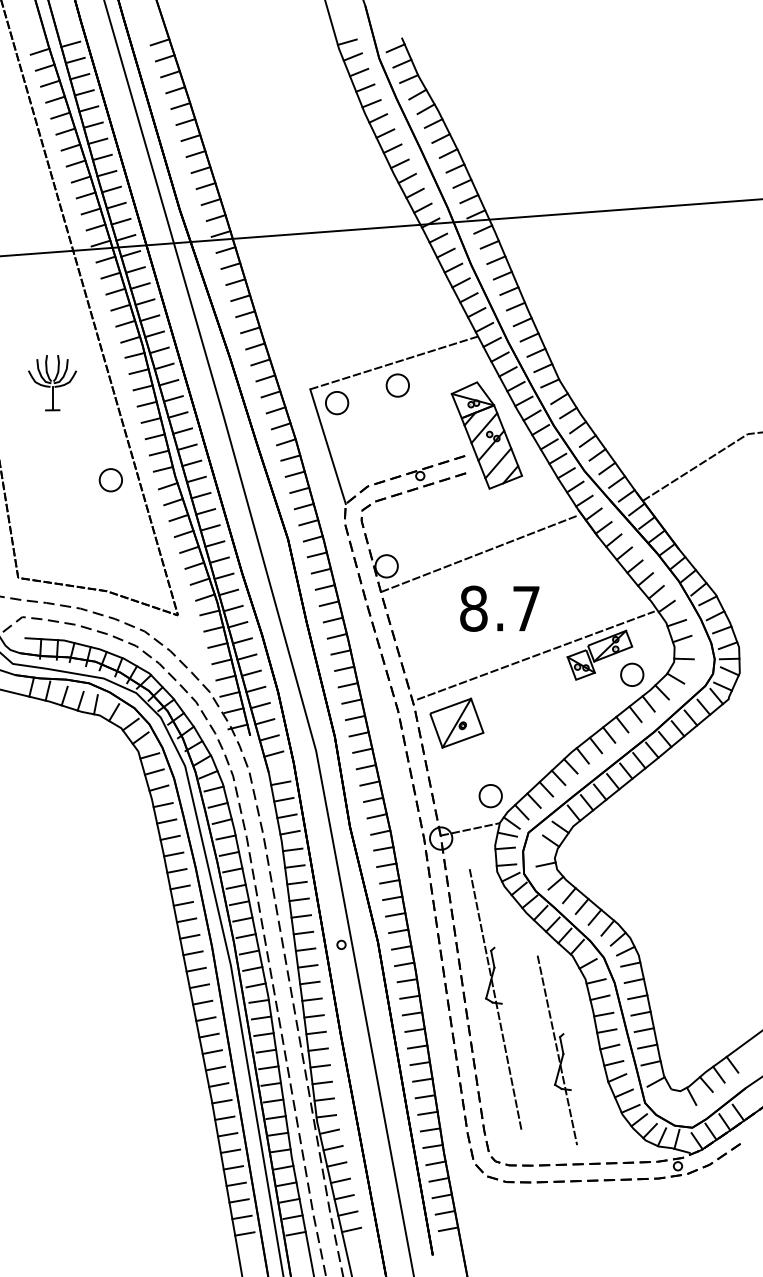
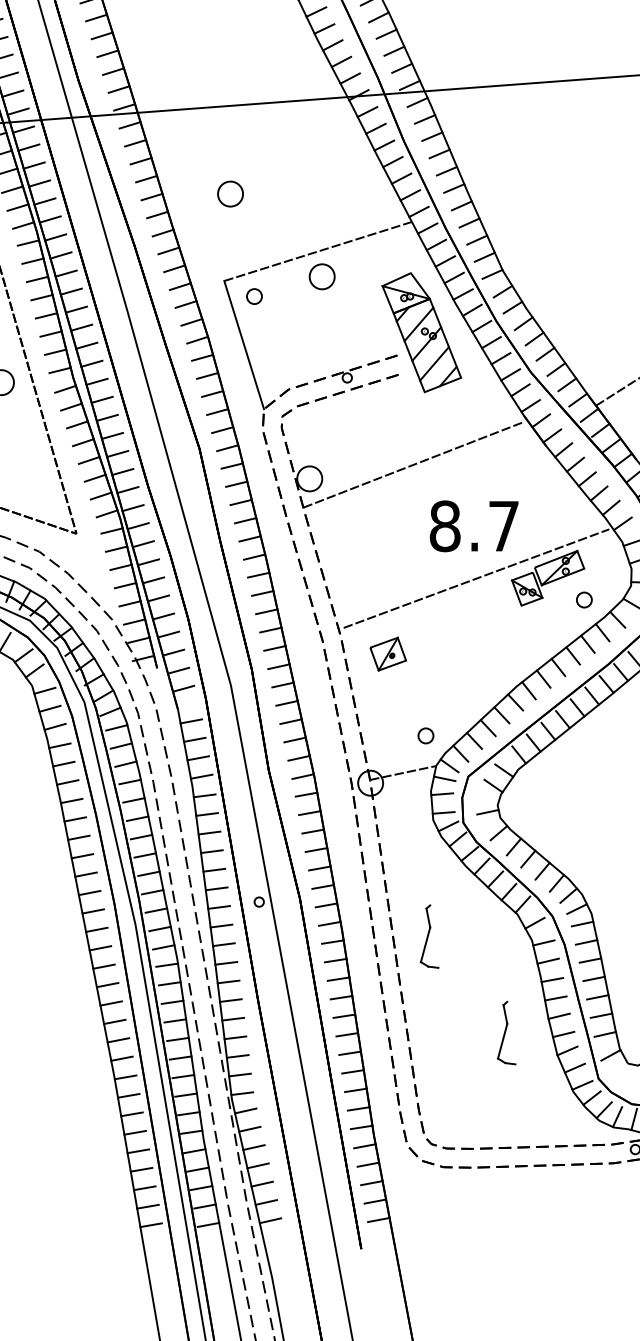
part: (315, 311) -> (230, 194), added
part: (337, 403) -> (254, 296), size x0.6
text: (499, 608) -> (473, 526), moved
part: (632, 674) -> (584, 599), size x0.6
part: (456, 722) -> (387, 653), size x0.6
part: (490, 796) -> (425, 736), size x0.6
line: (495, 1000) -> (431, 964), removed
line: (557, 1050) -> (500, 1020), removed

